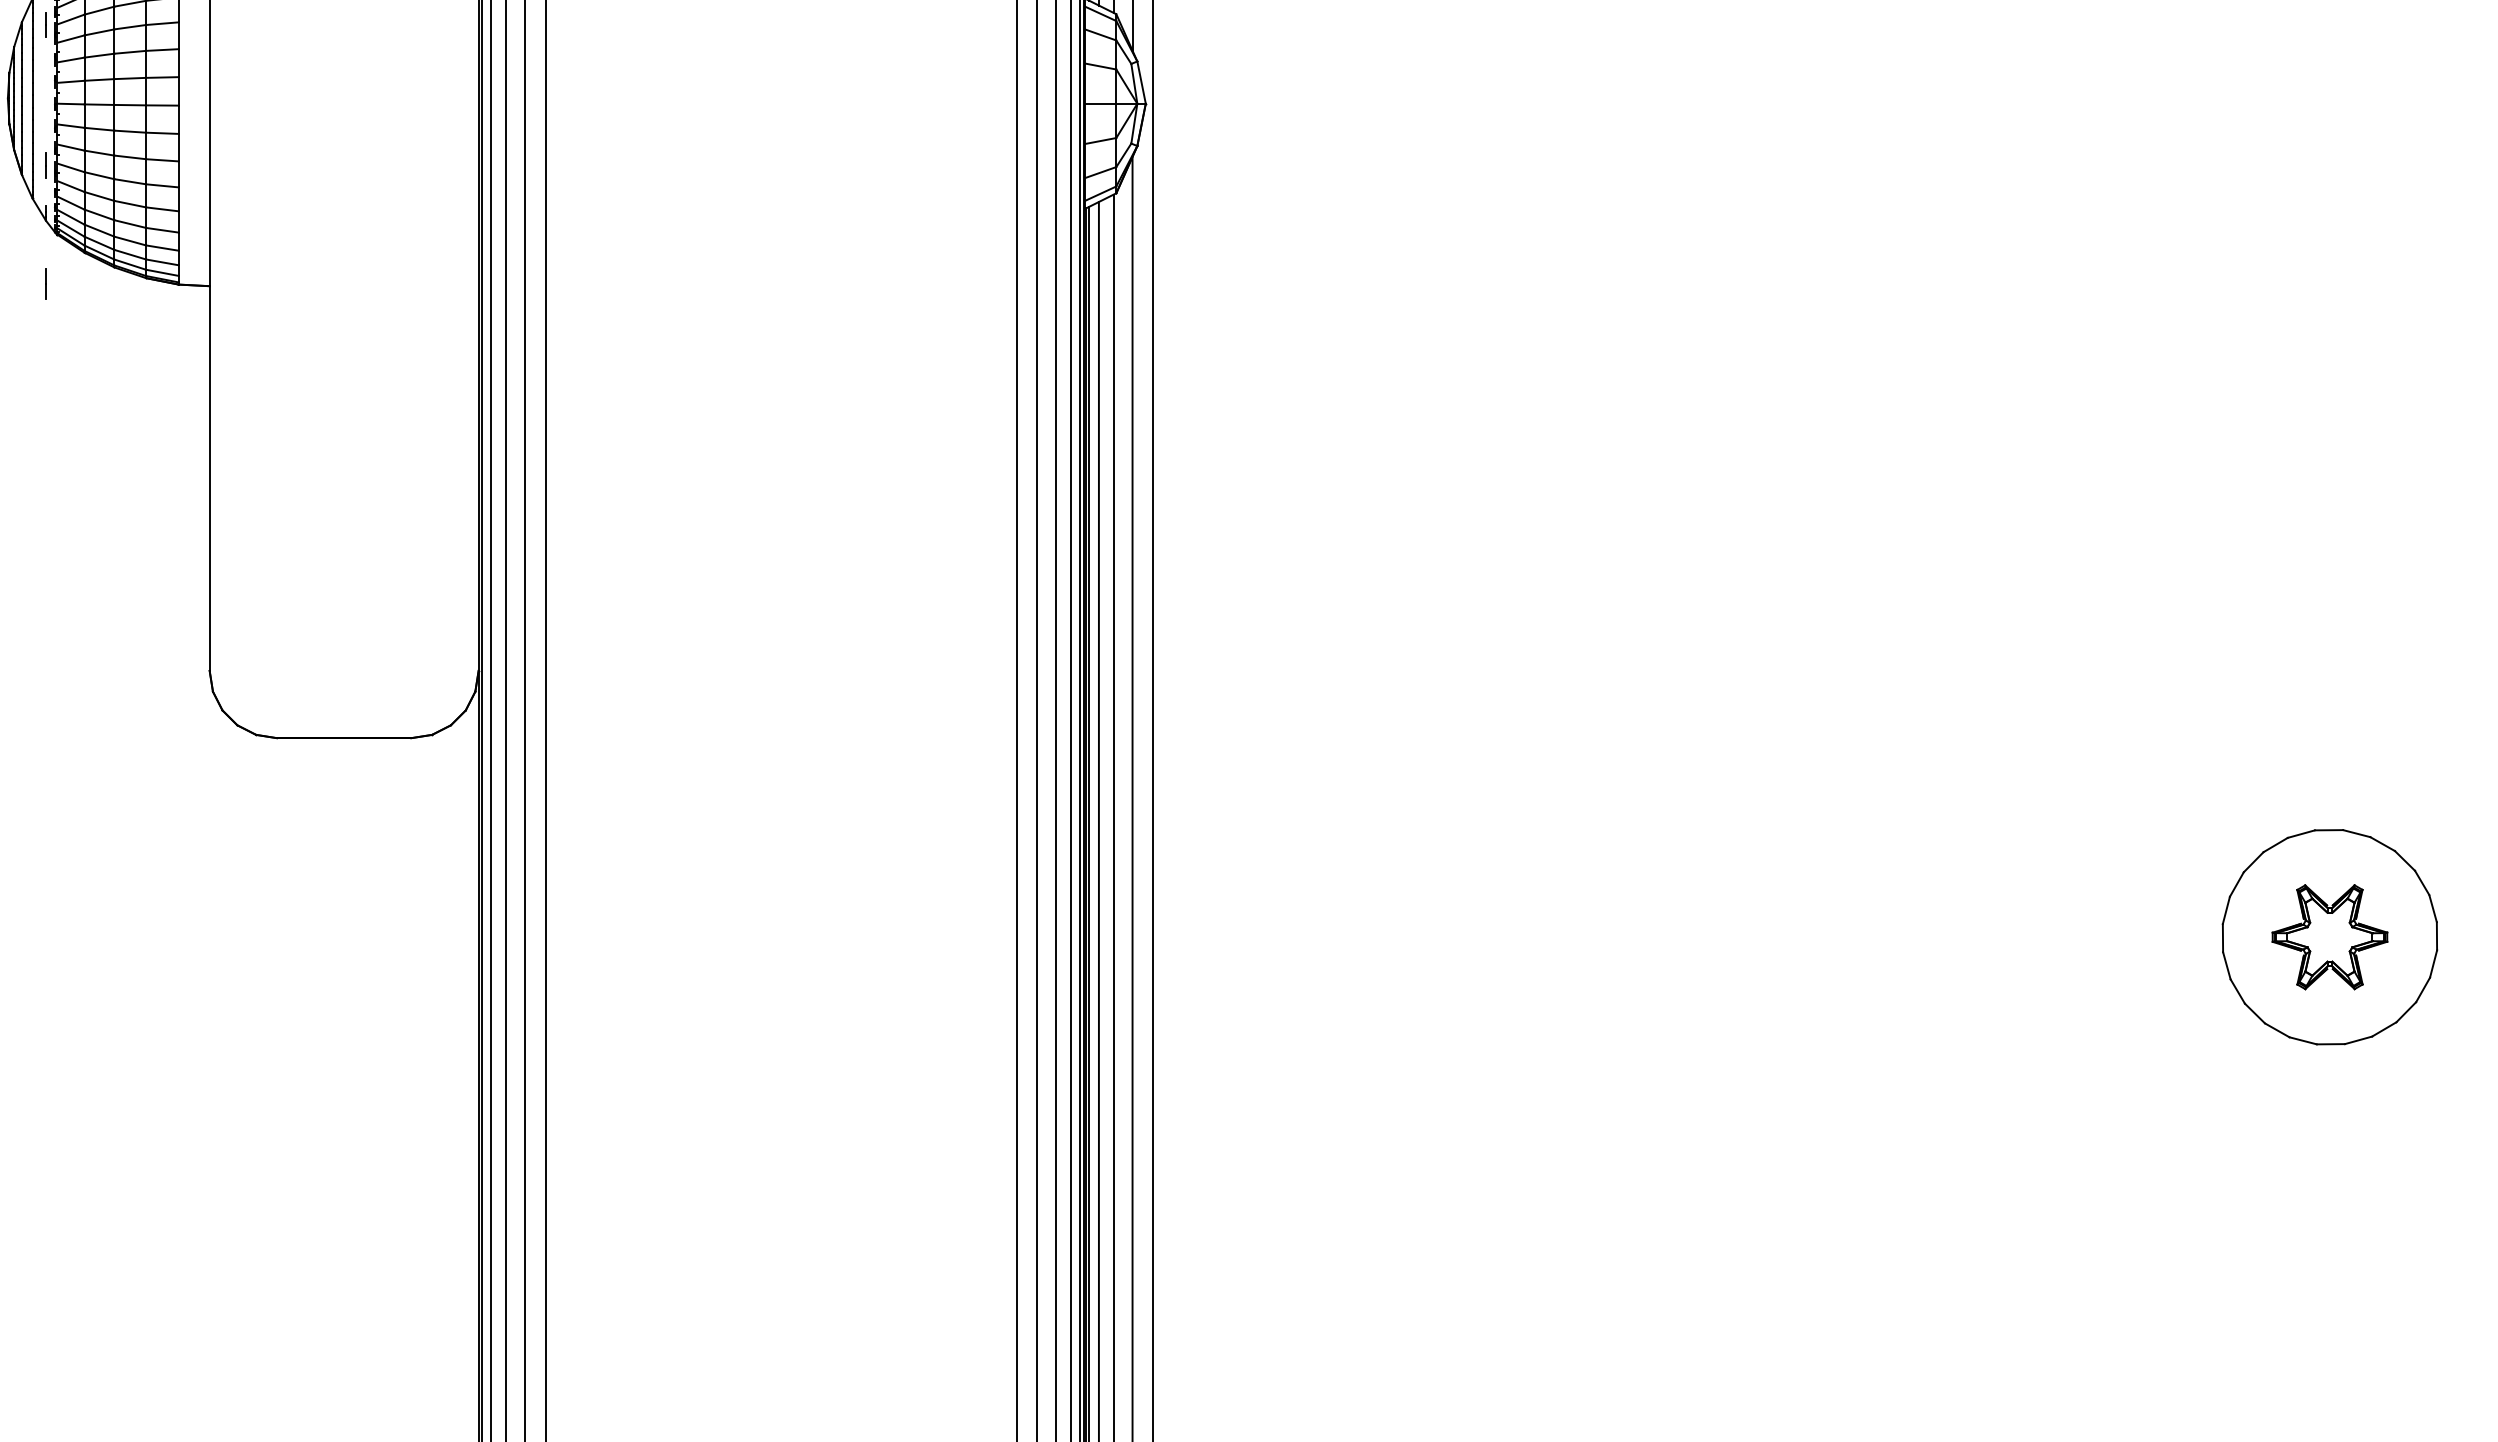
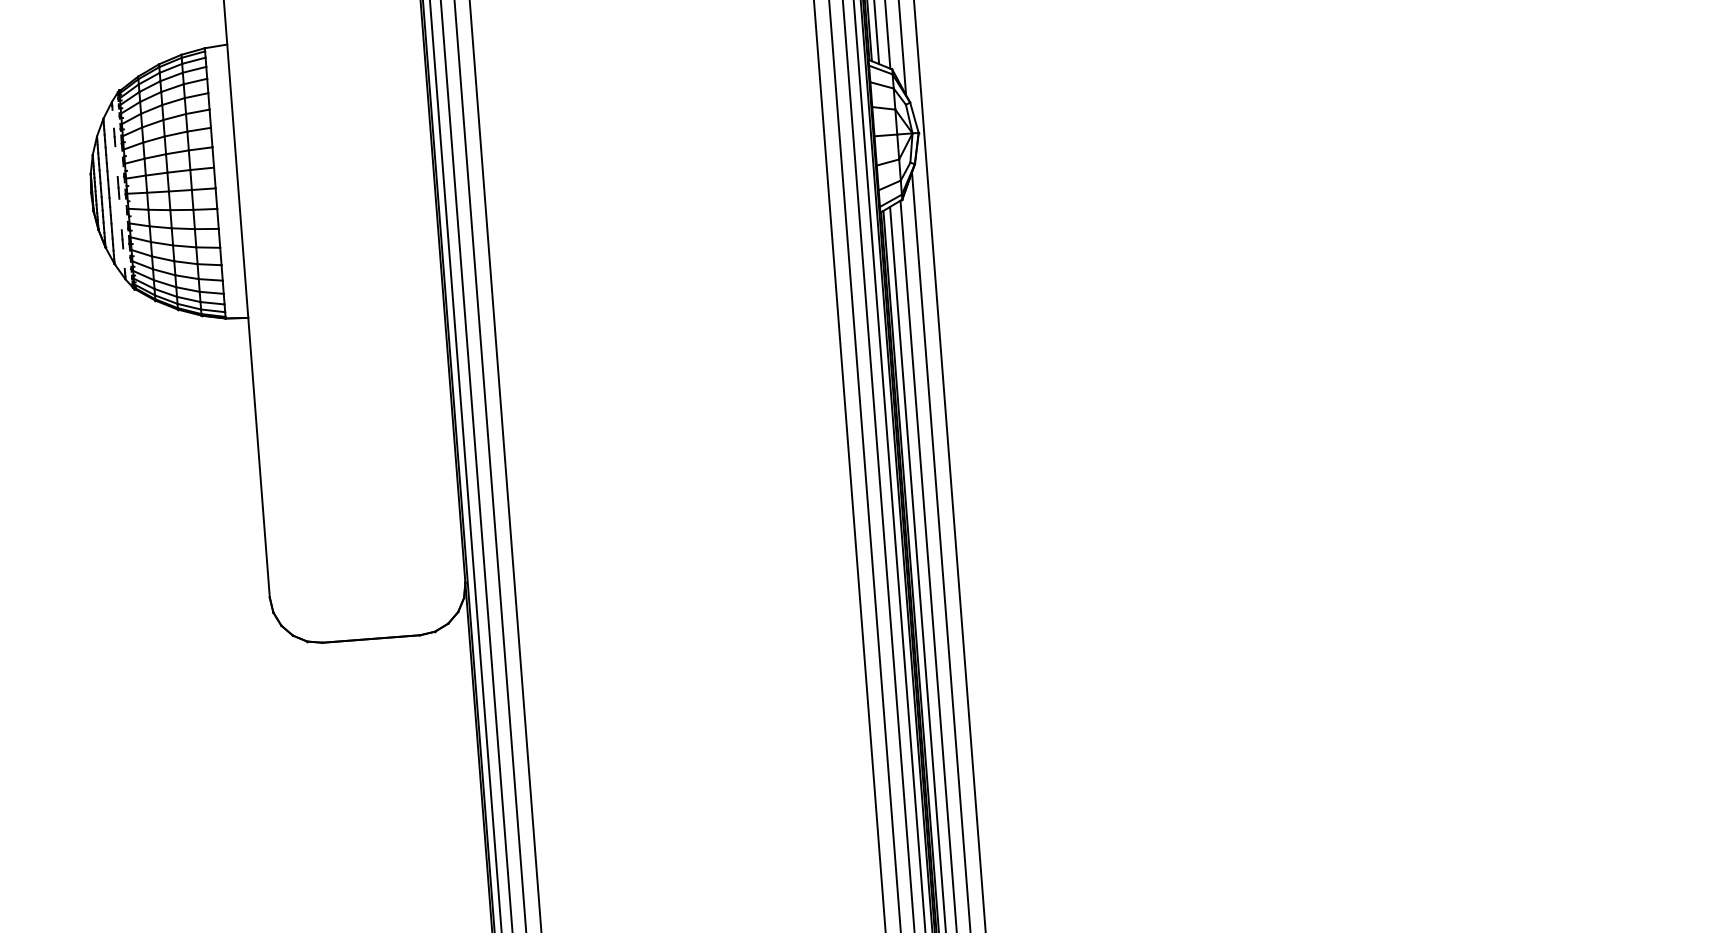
line: (45, 283) -> (118, 187), moved

